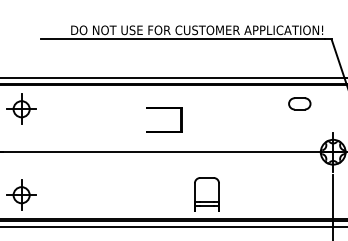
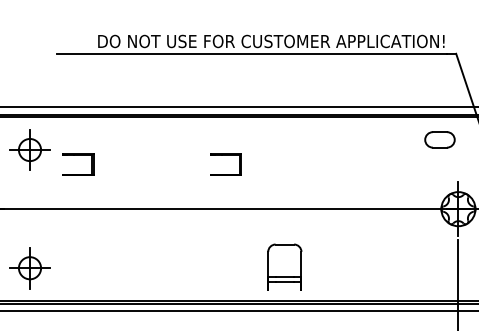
part: (299, 103) -> (439, 139), moved
part: (56, 119) -> (77, 164), added
part: (163, 119) -> (225, 164), size x0.62

